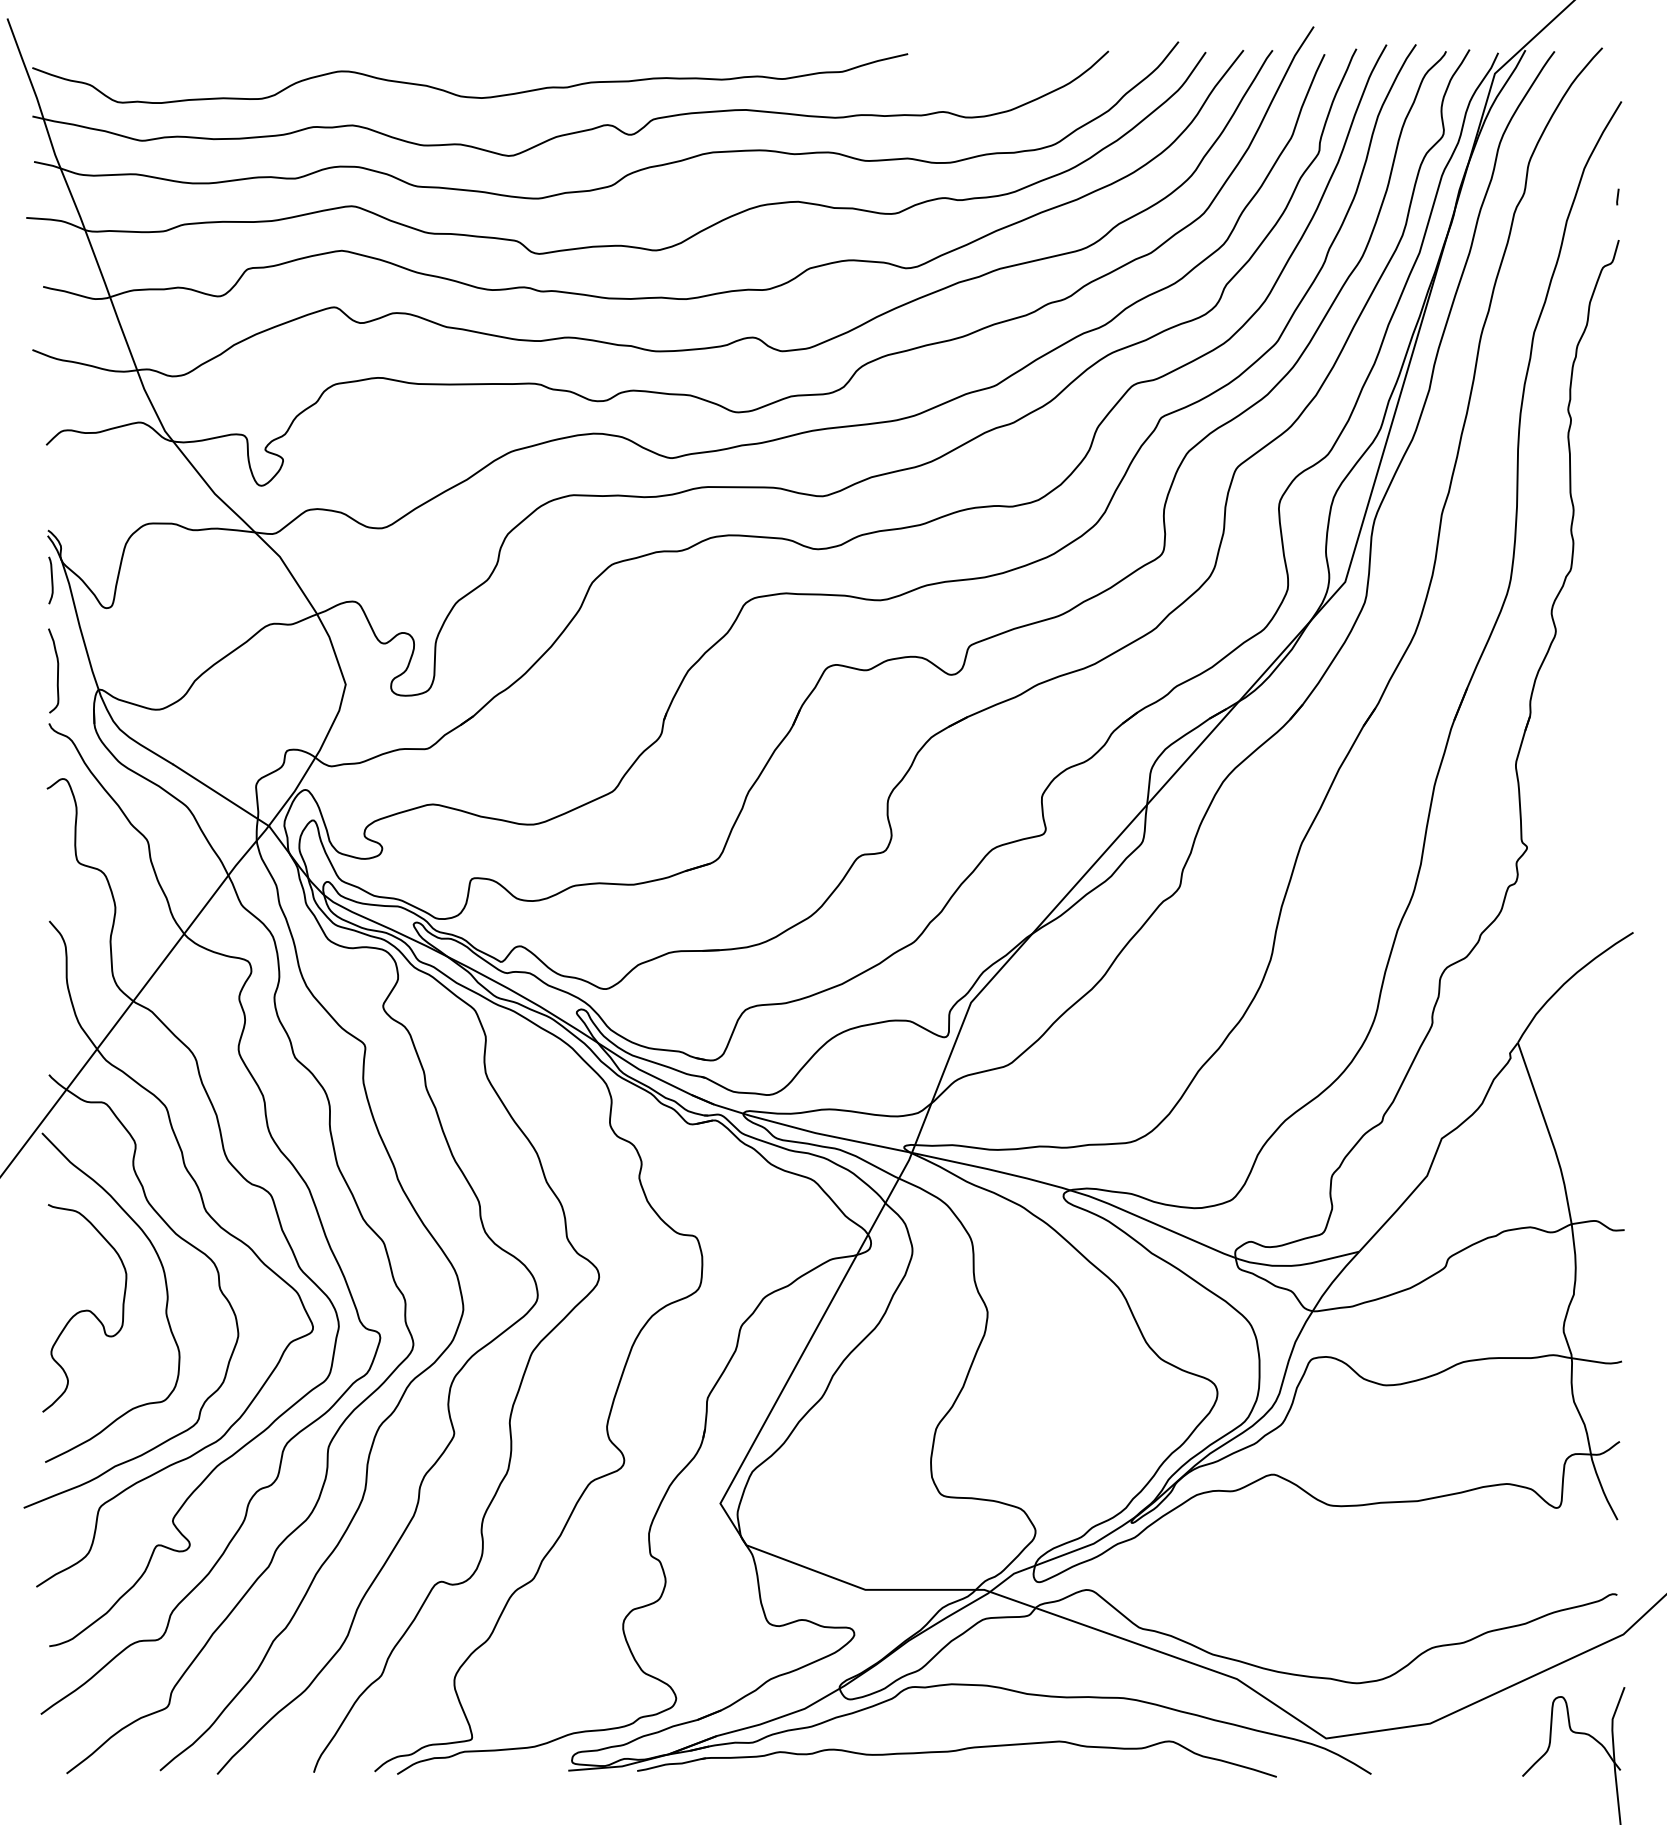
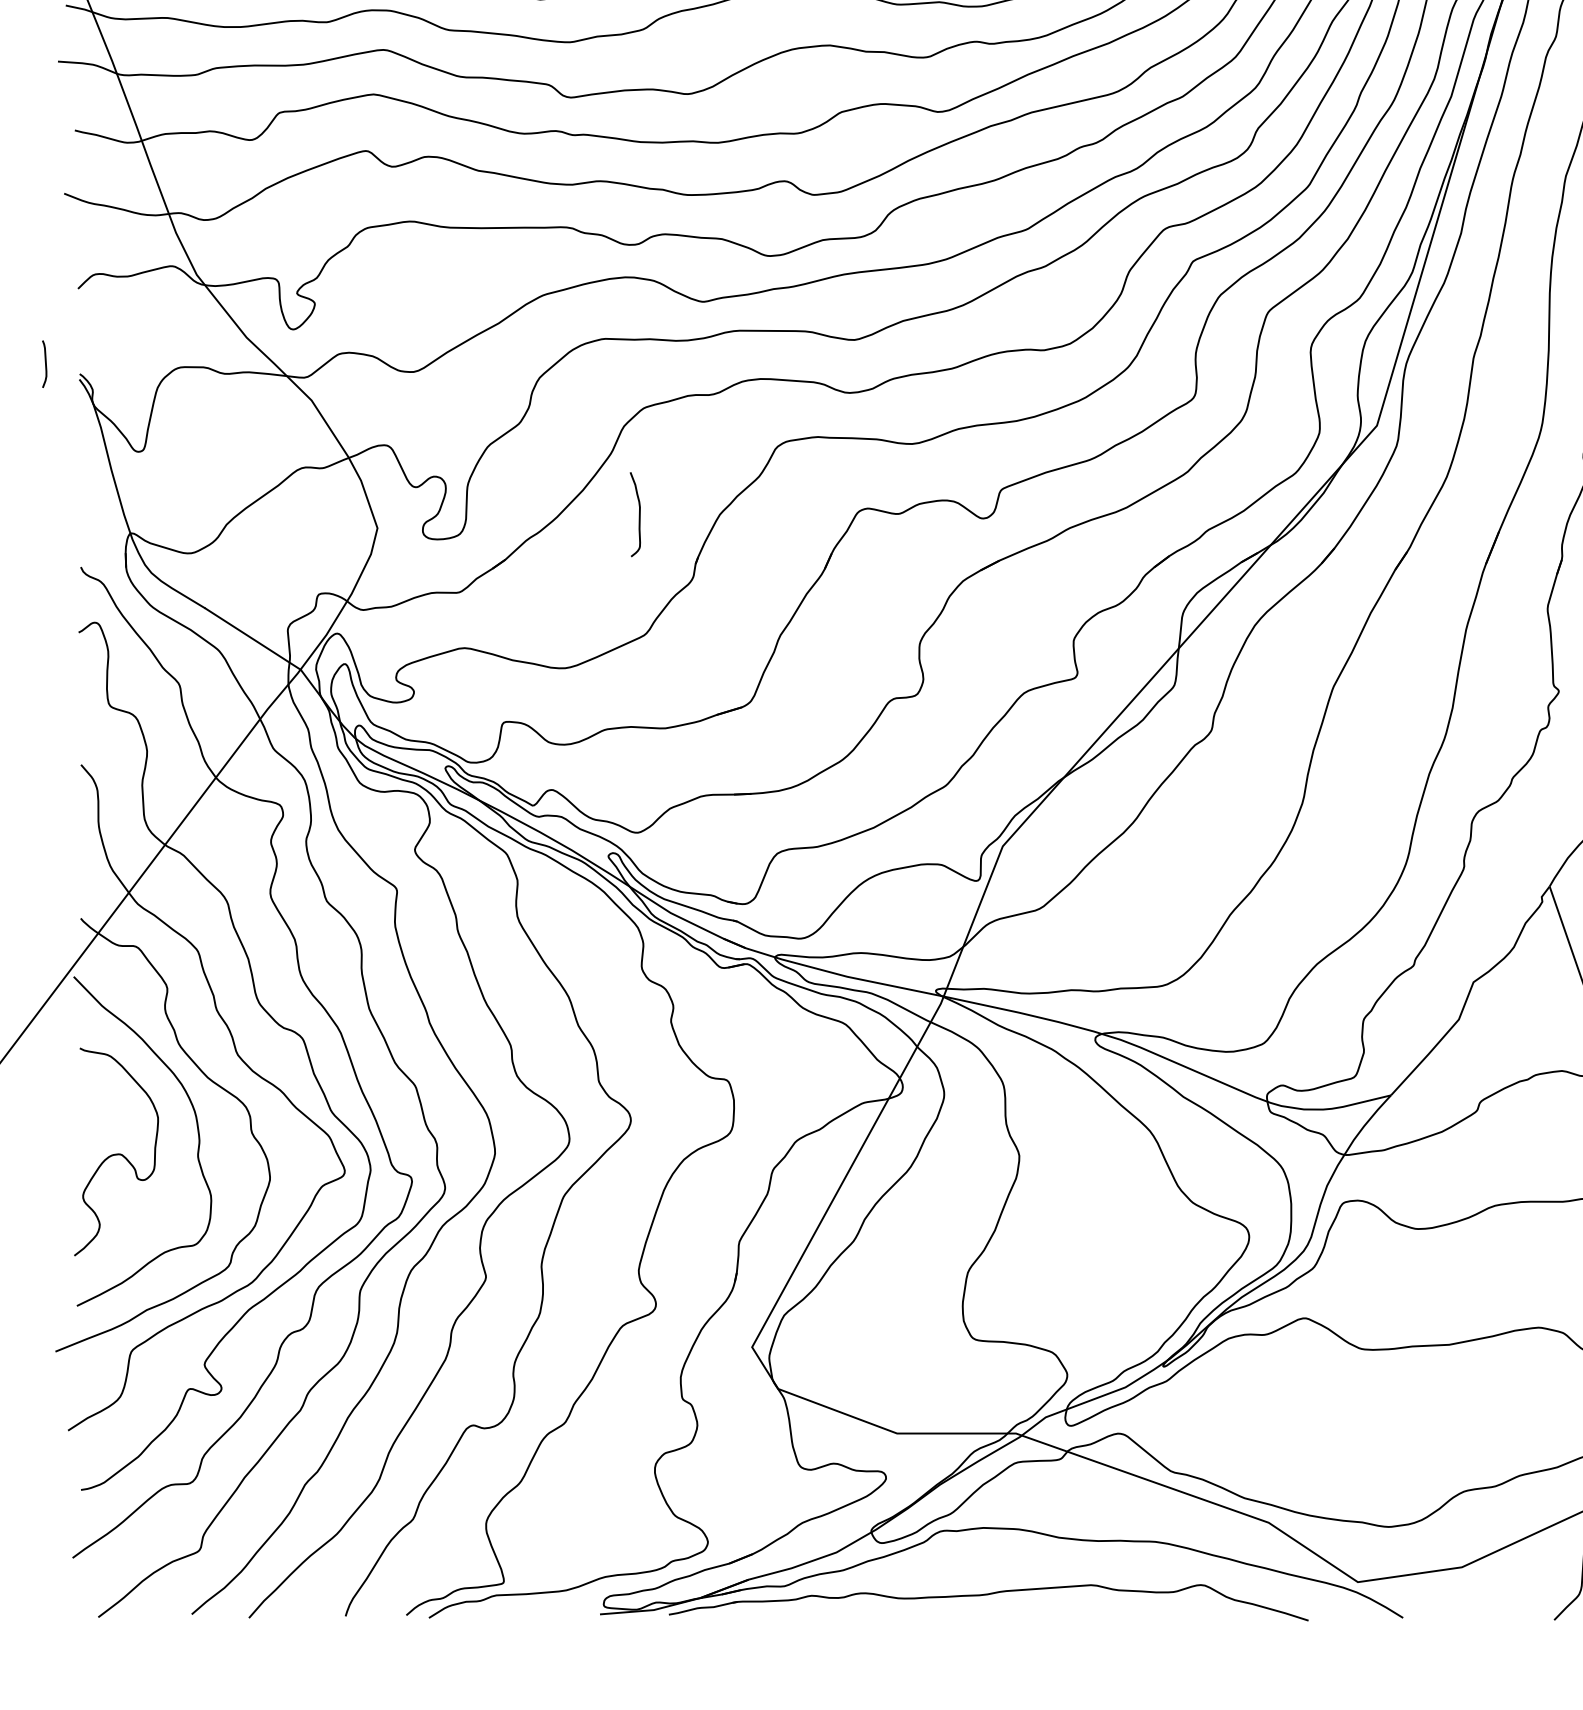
curve: (51, 580) -> (45, 364), moved
curve: (57, 670) -> (639, 514), moved

